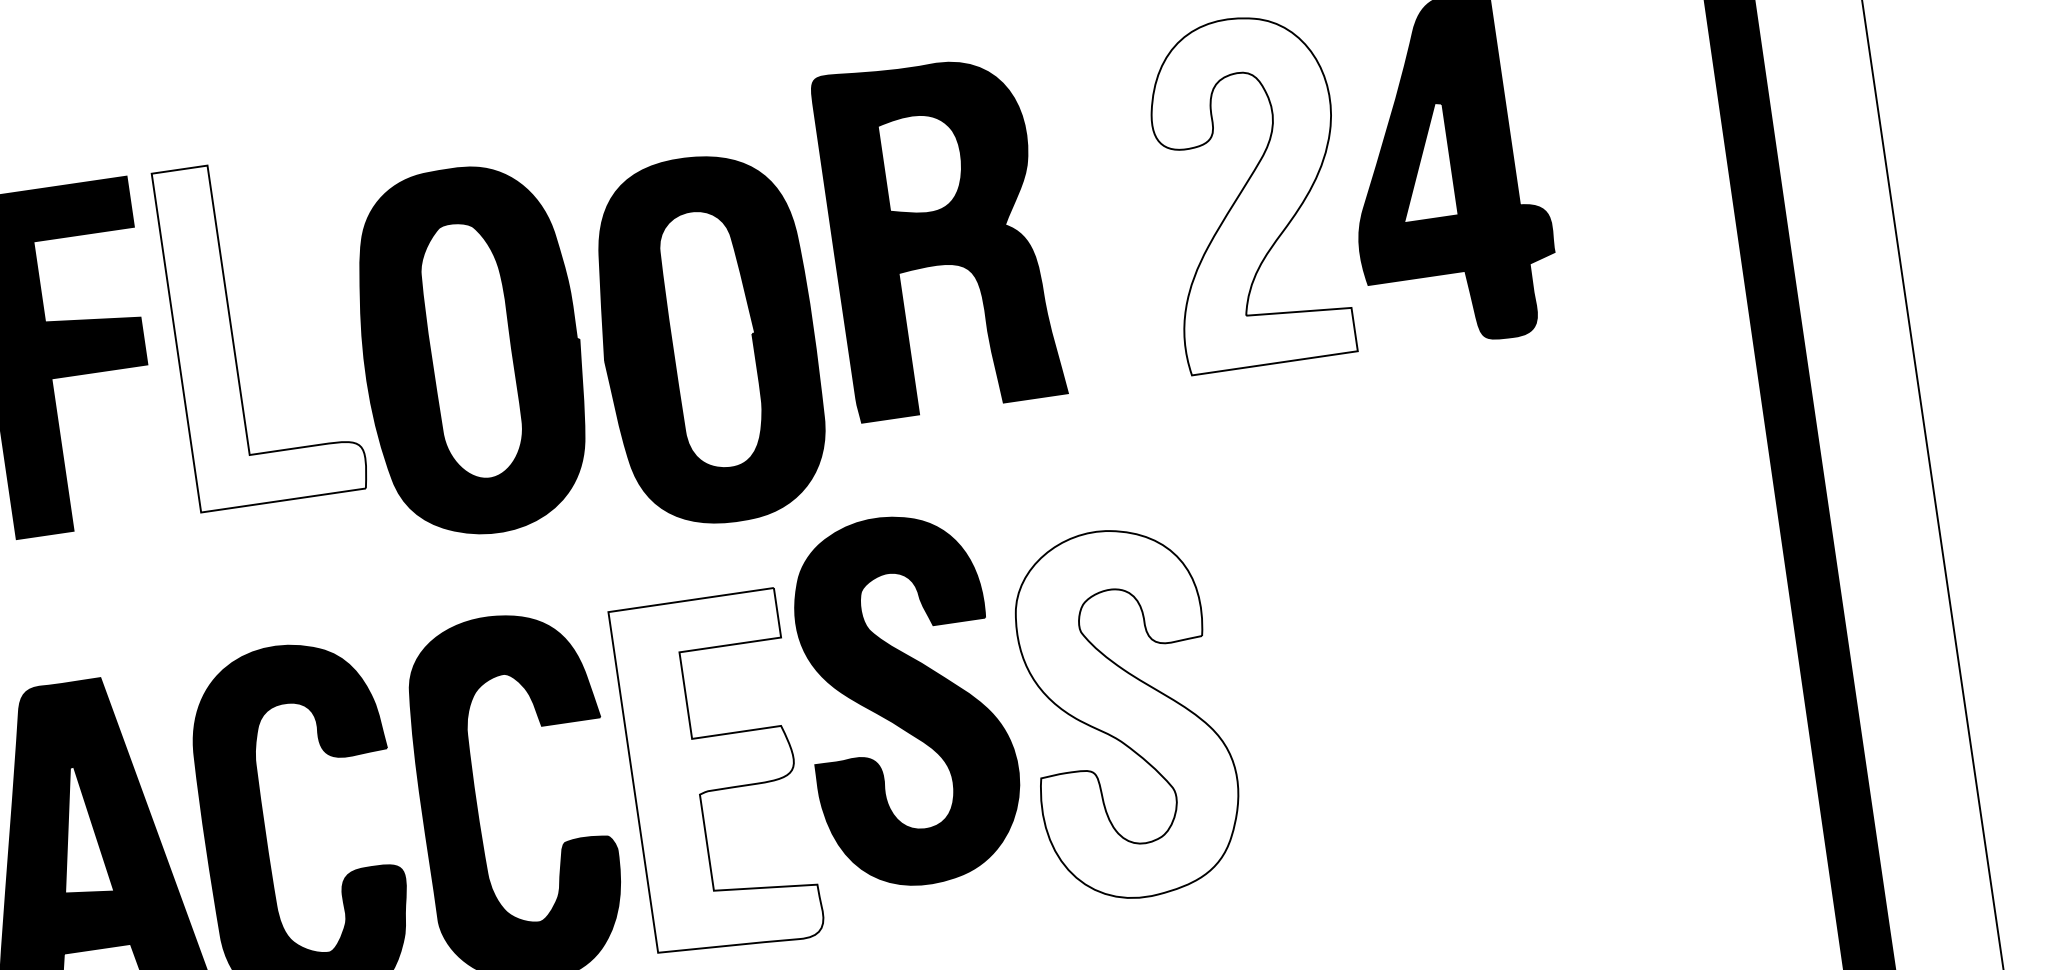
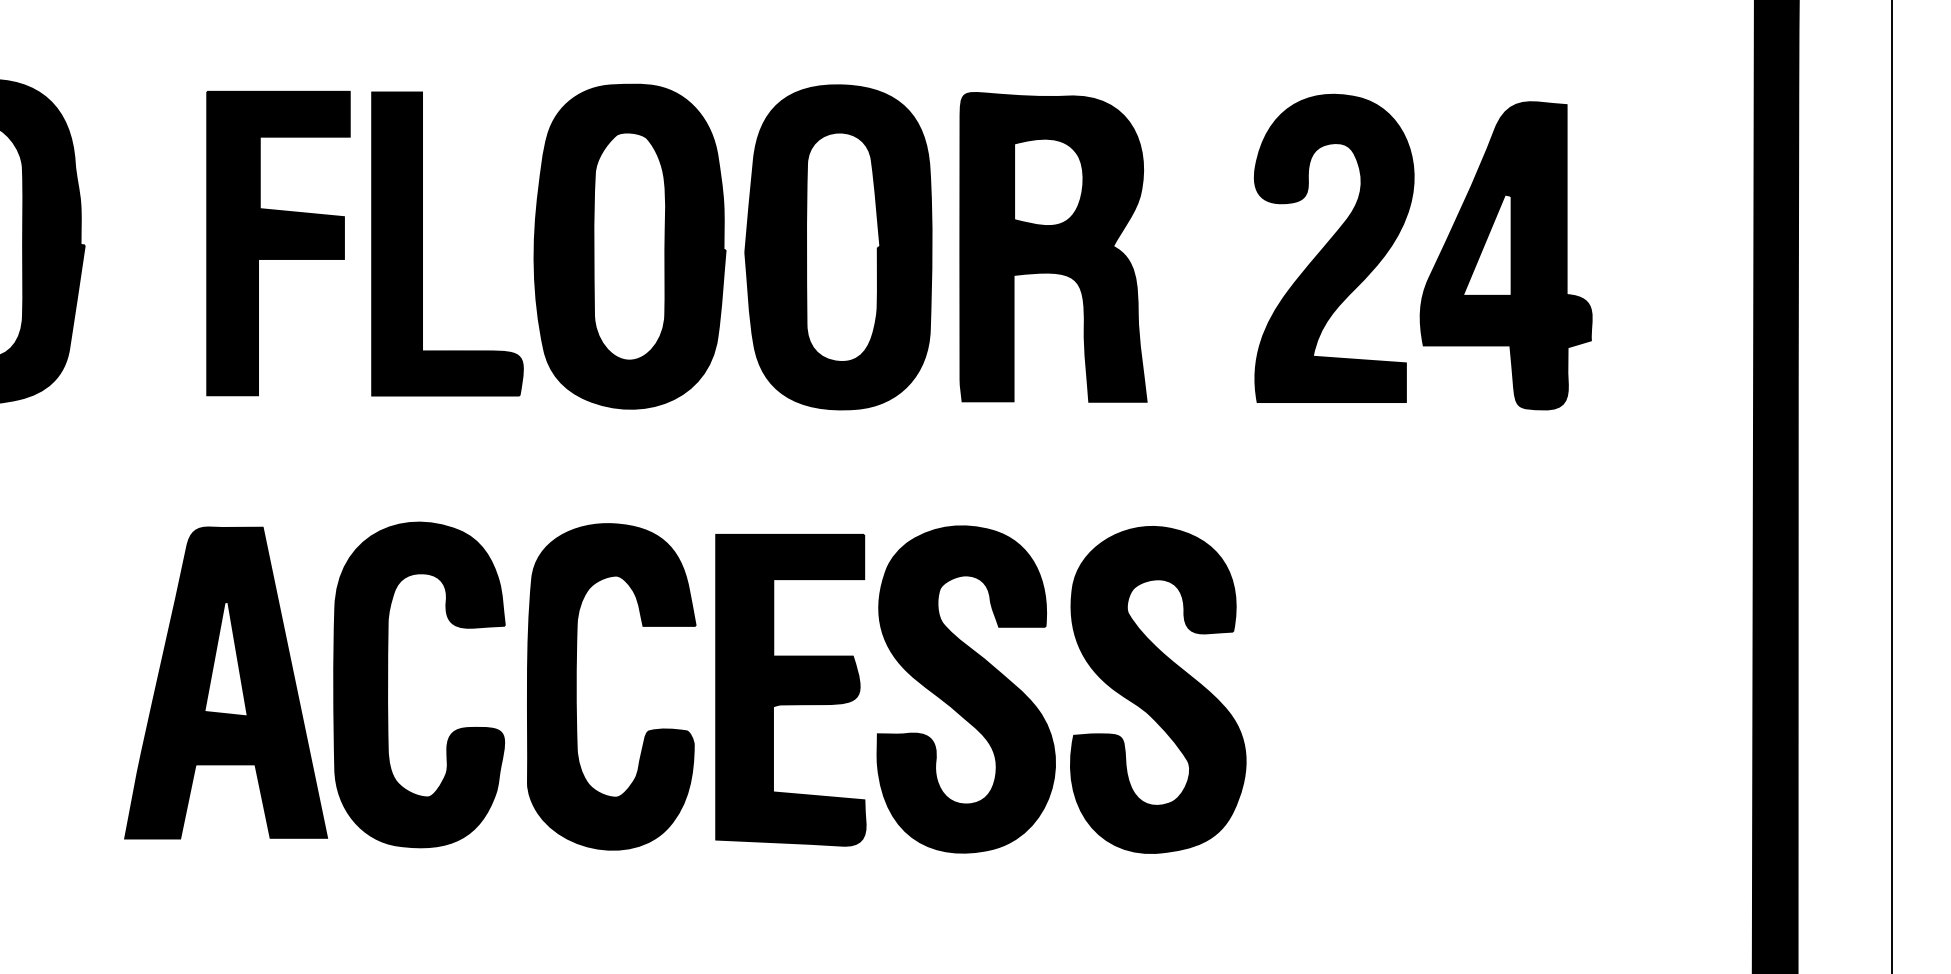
fill: (1251, 191) -> (1333, 248), added
fill: (260, 330) -> (447, 243), added
part: (708, 340) -> (838, 247), moved
part: (471, 350) -> (629, 246), moved
part: (905, 700) -> (965, 689), moved
fill: (1126, 713) -> (1157, 689), added
fill: (716, 772) -> (790, 689), added

